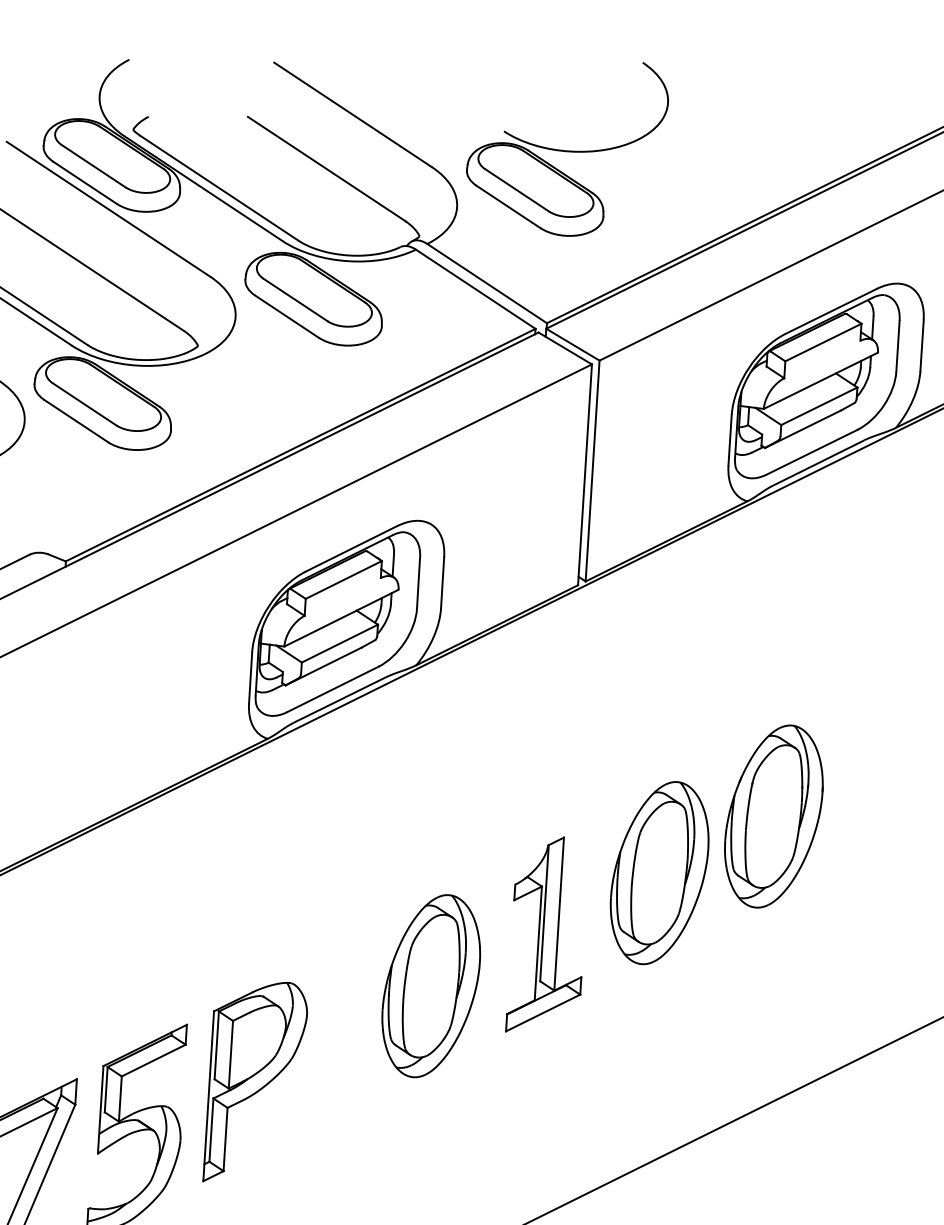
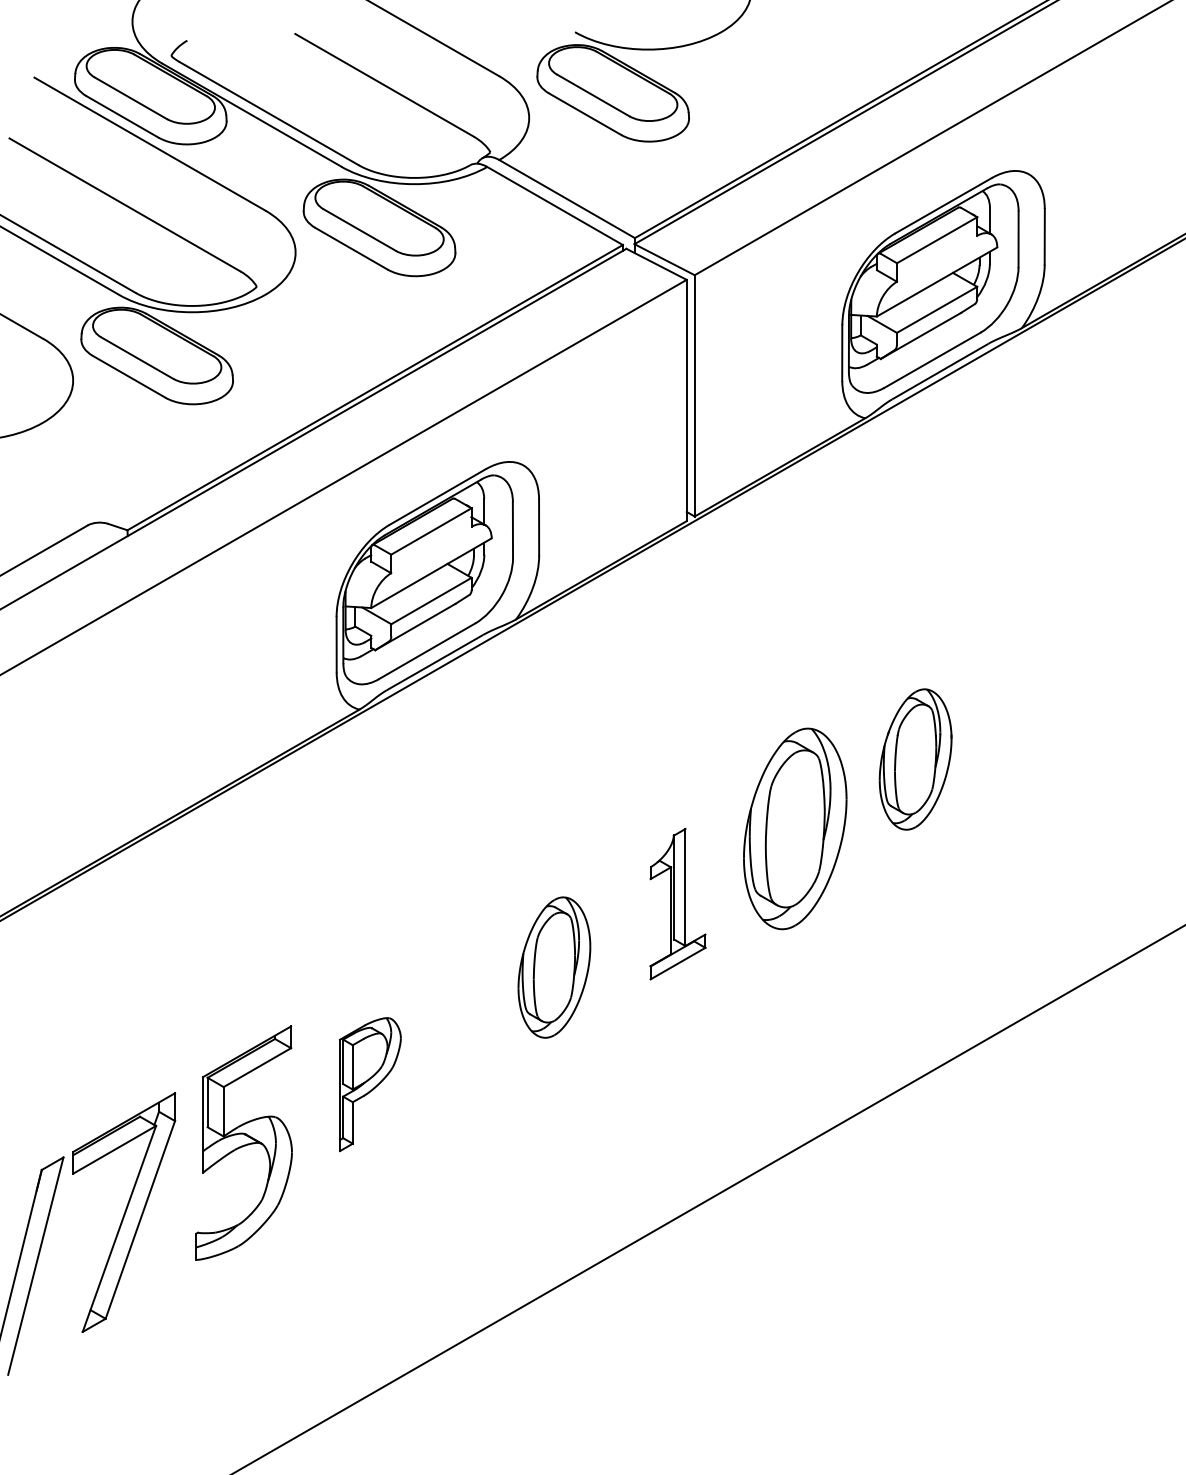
part: (773, 816) -> (915, 759), size x0.7
part: (547, 934) -> (677, 903), size x0.7
part: (431, 986) -> (554, 967), size x0.7
part: (256, 1082) -> (370, 1084), size x0.6

